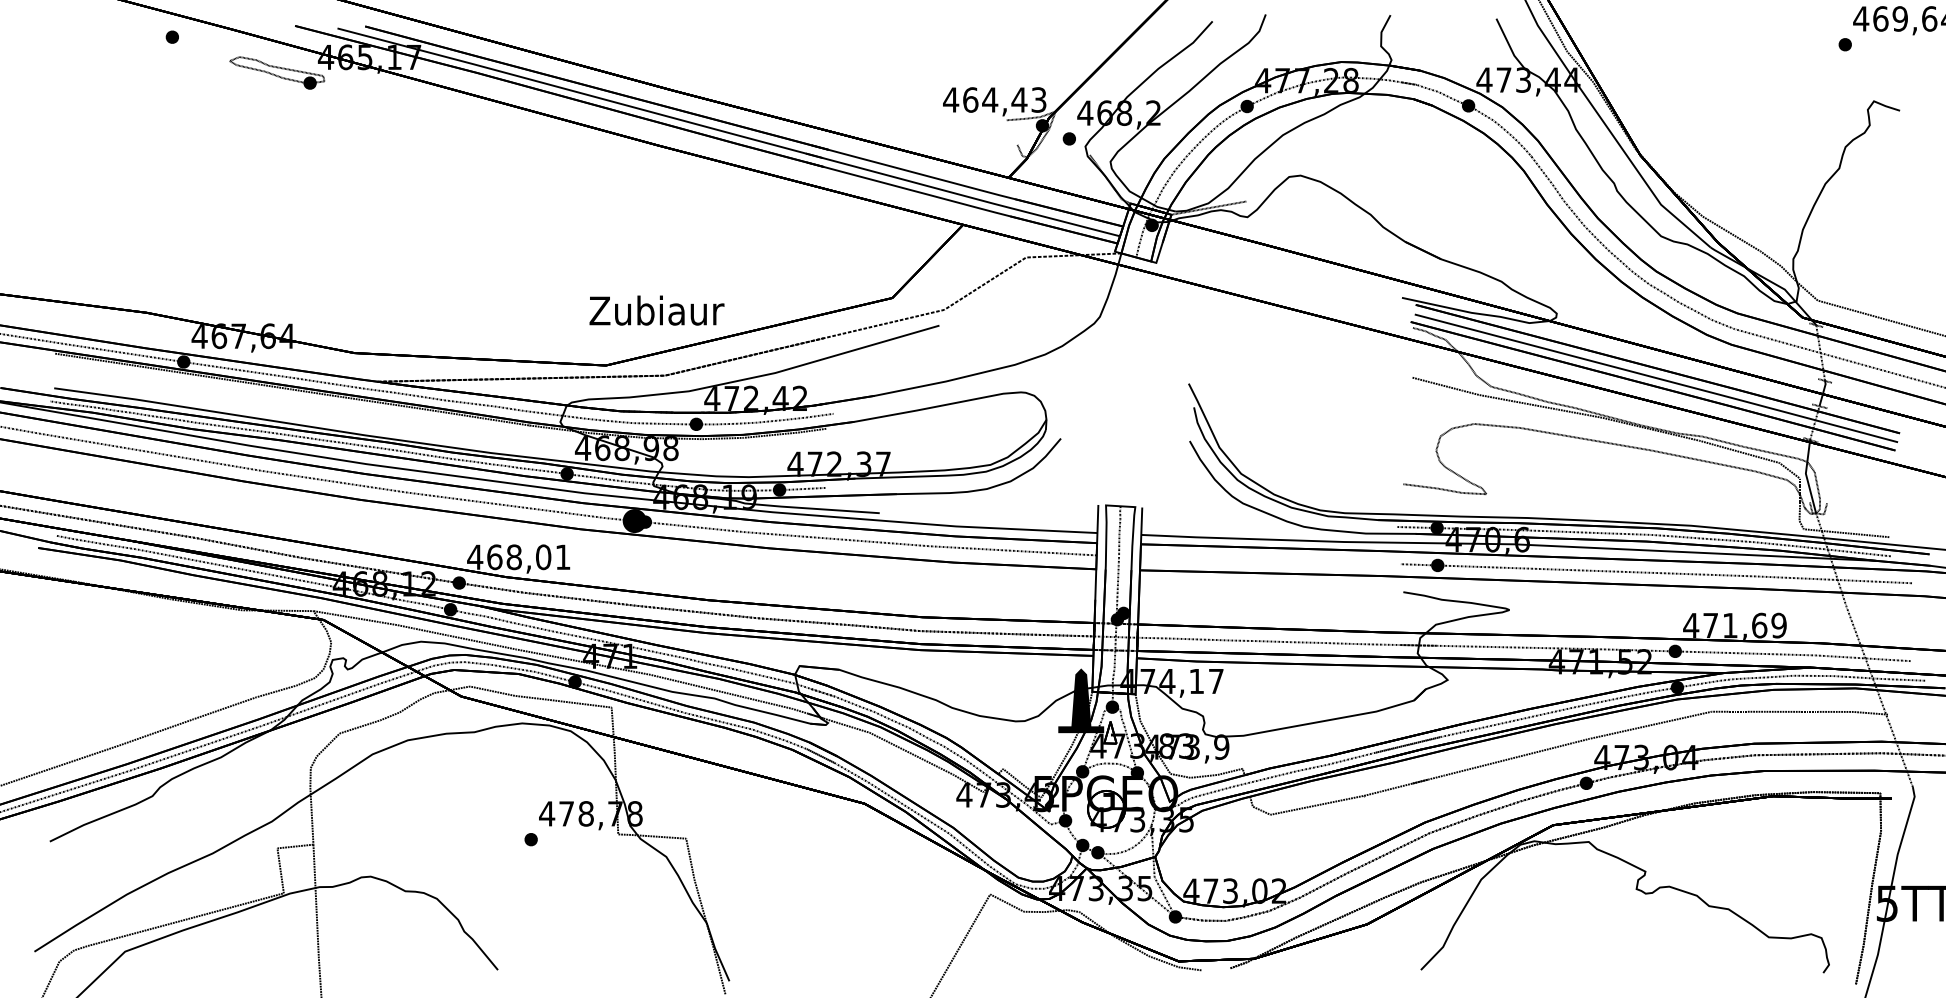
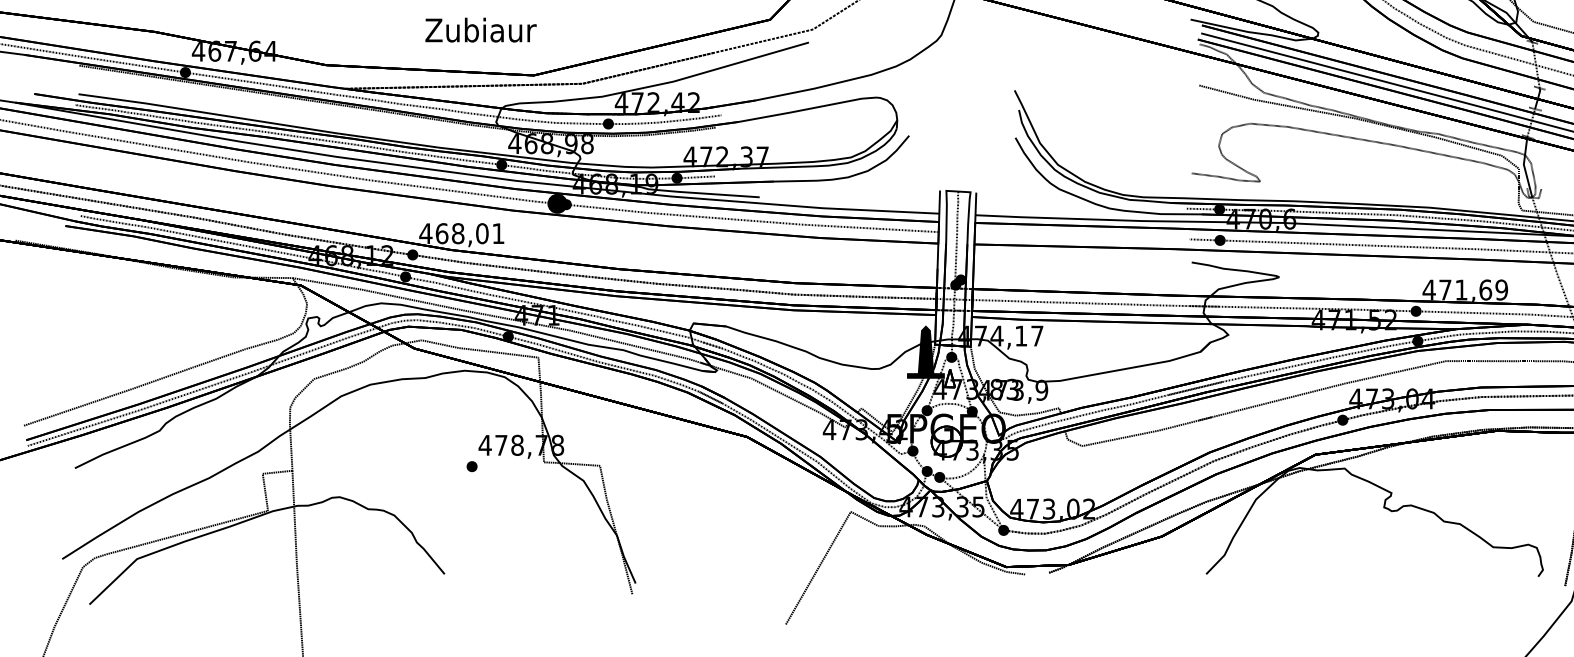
text: (656, 310) -> (480, 30), moved

